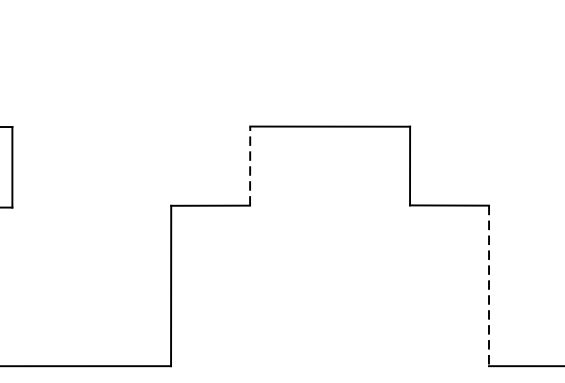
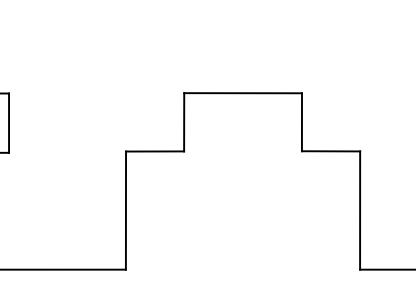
line: (250, 165) -> (184, 121), dashed -> solid
line: (489, 287) -> (360, 211), dashed -> solid

